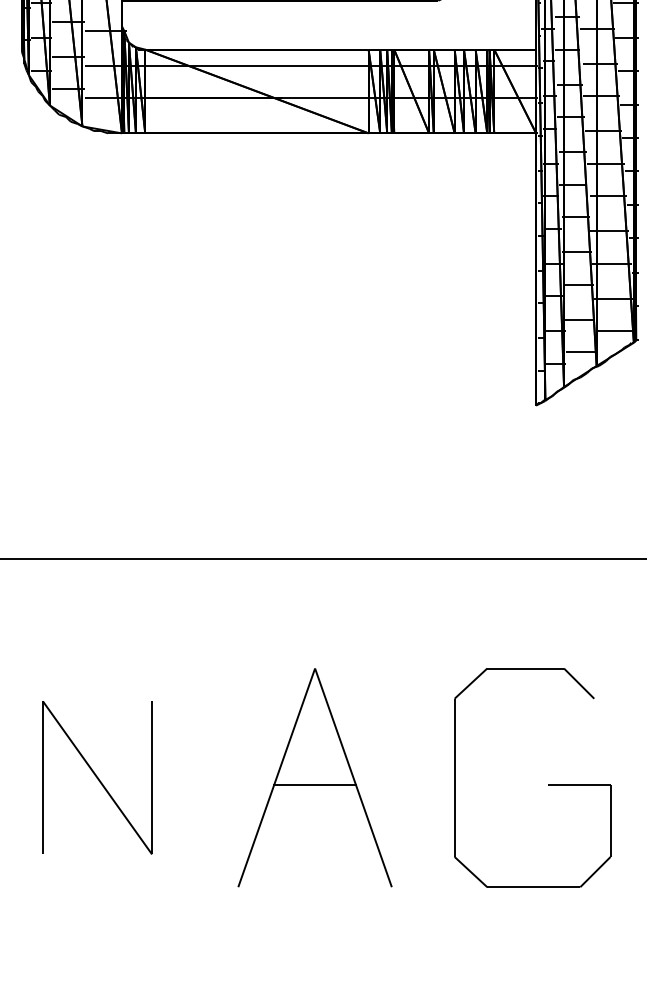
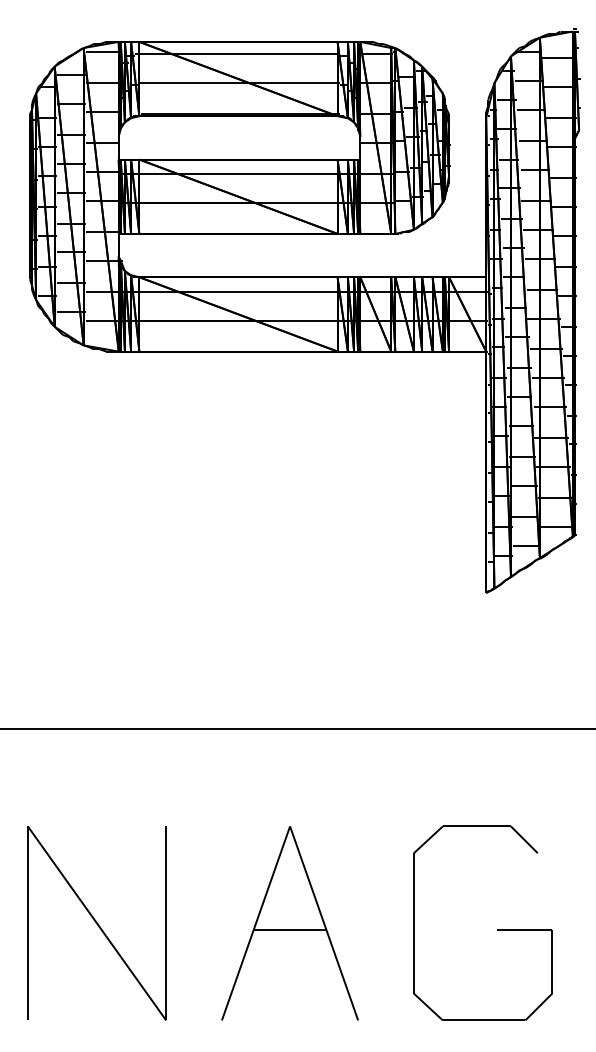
part: (96, 777) -> (96, 923), size x1.43

